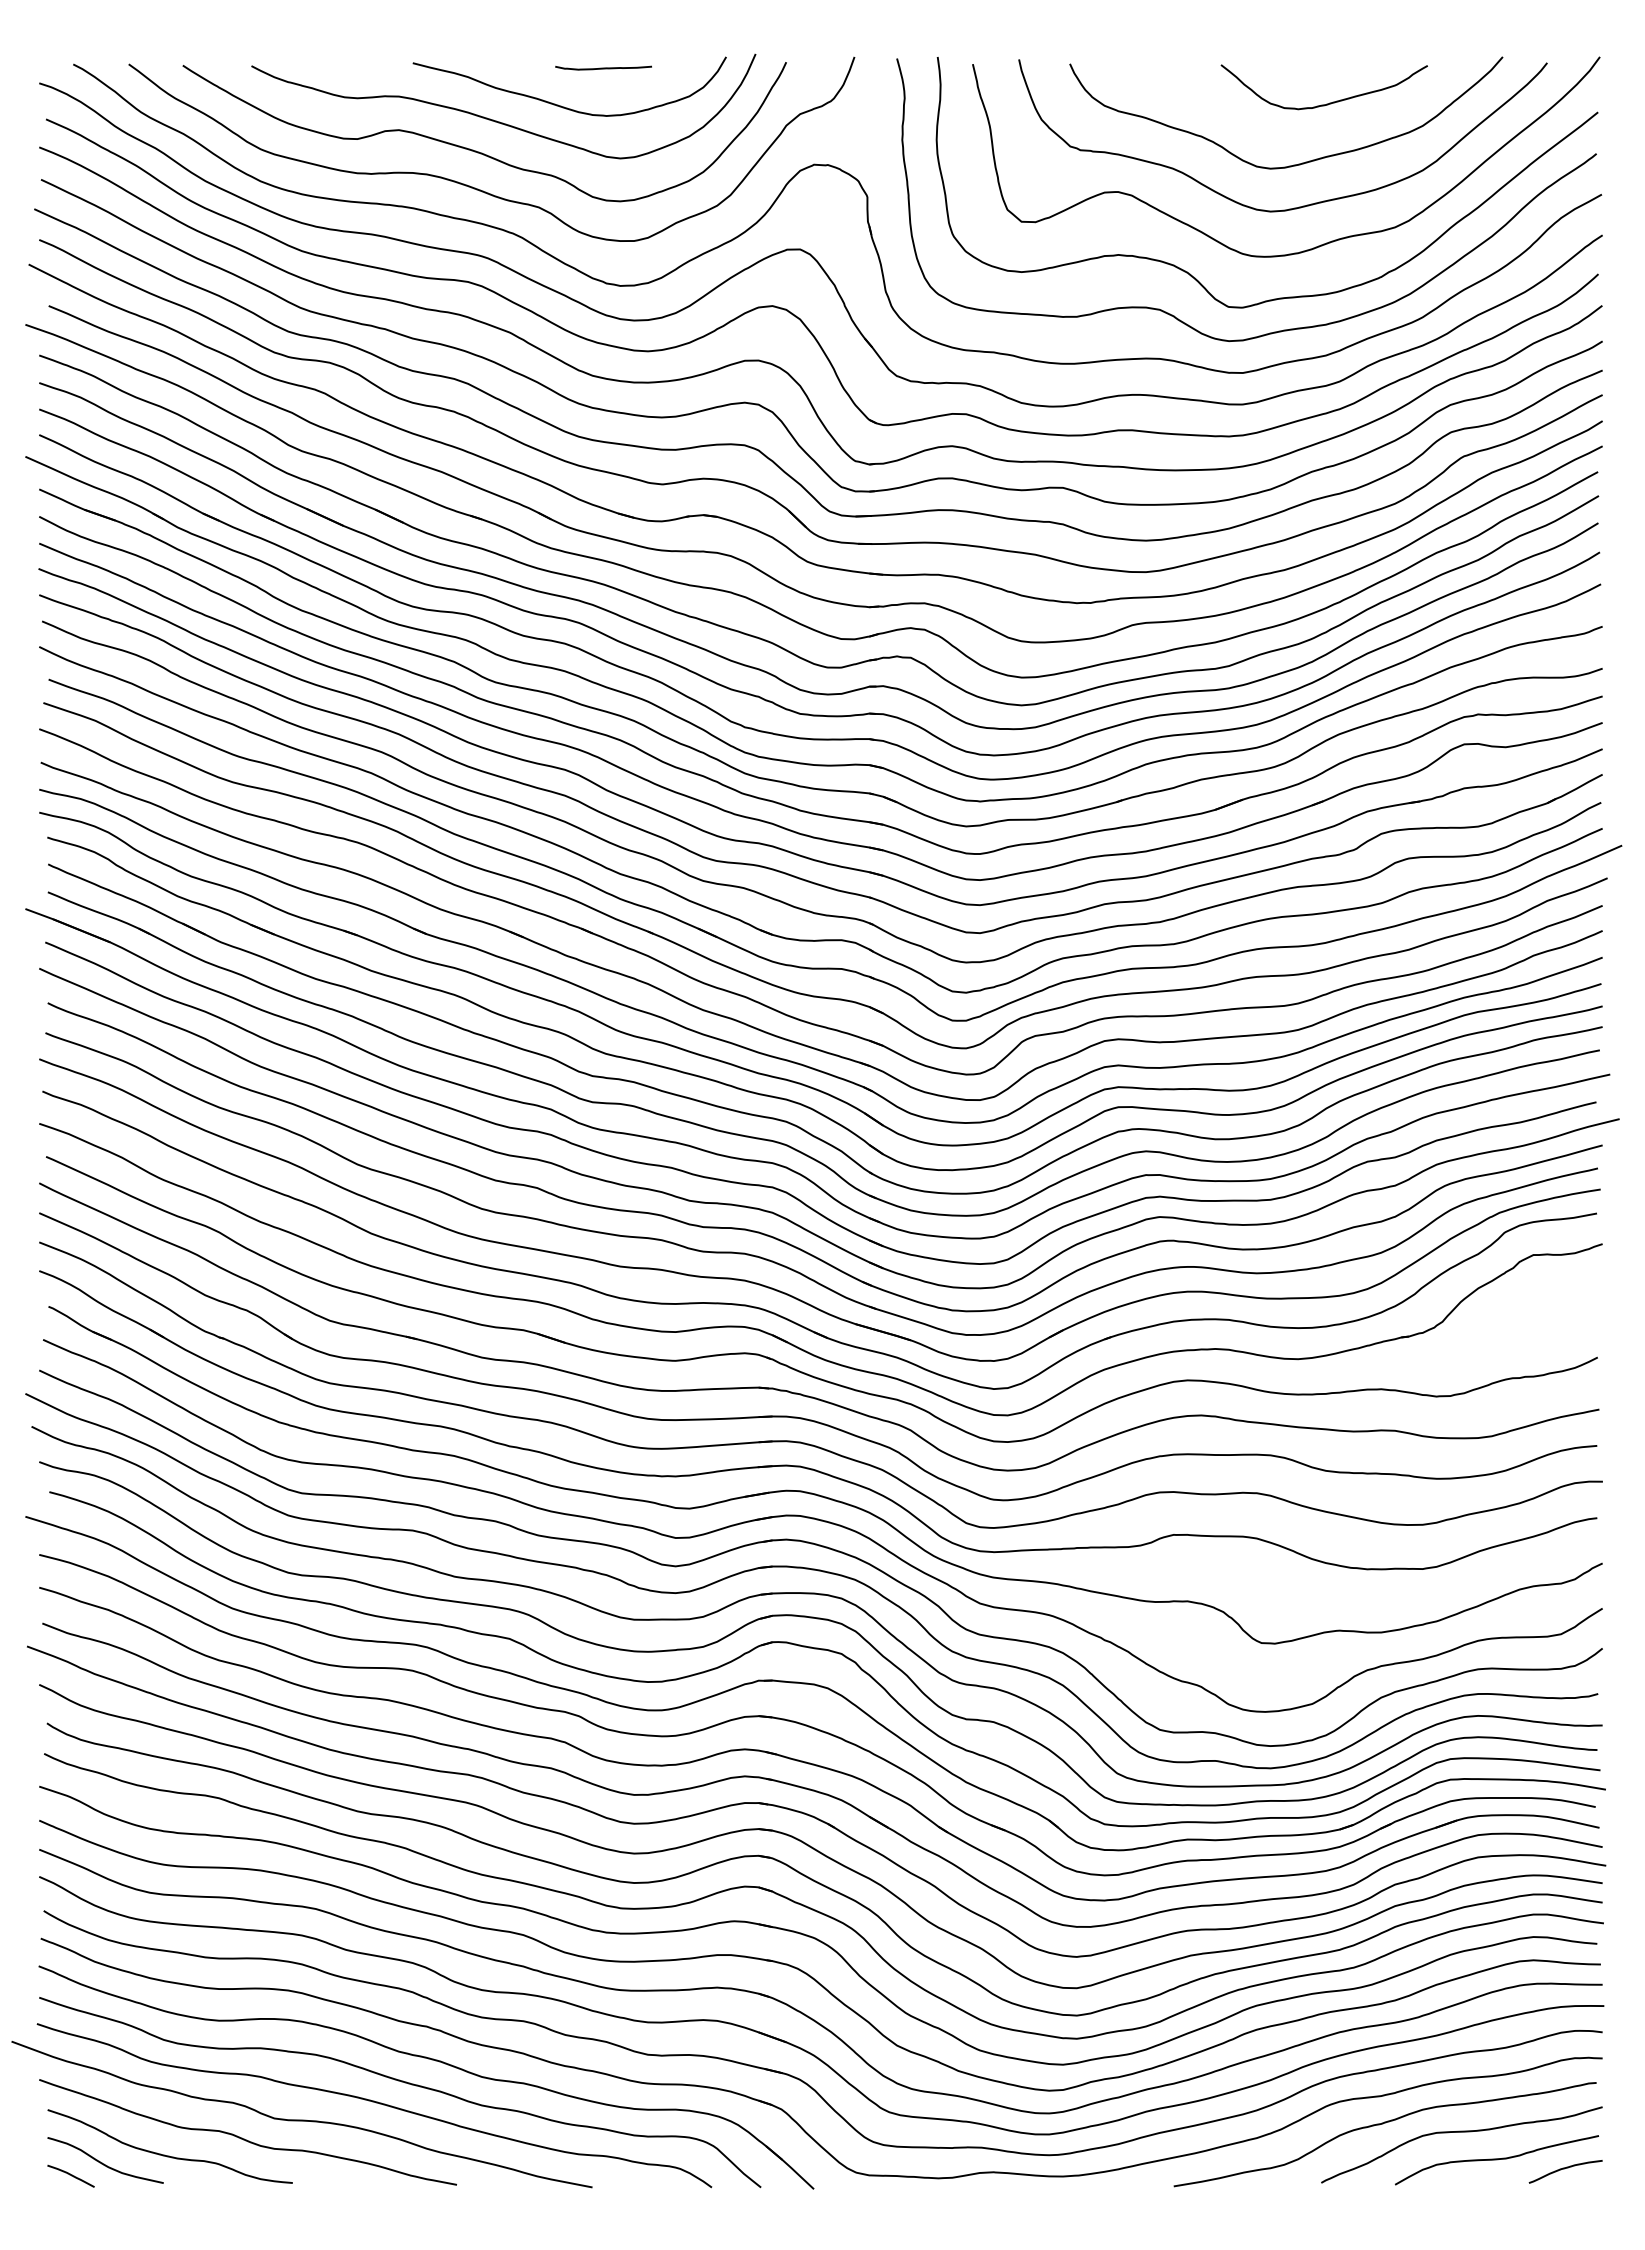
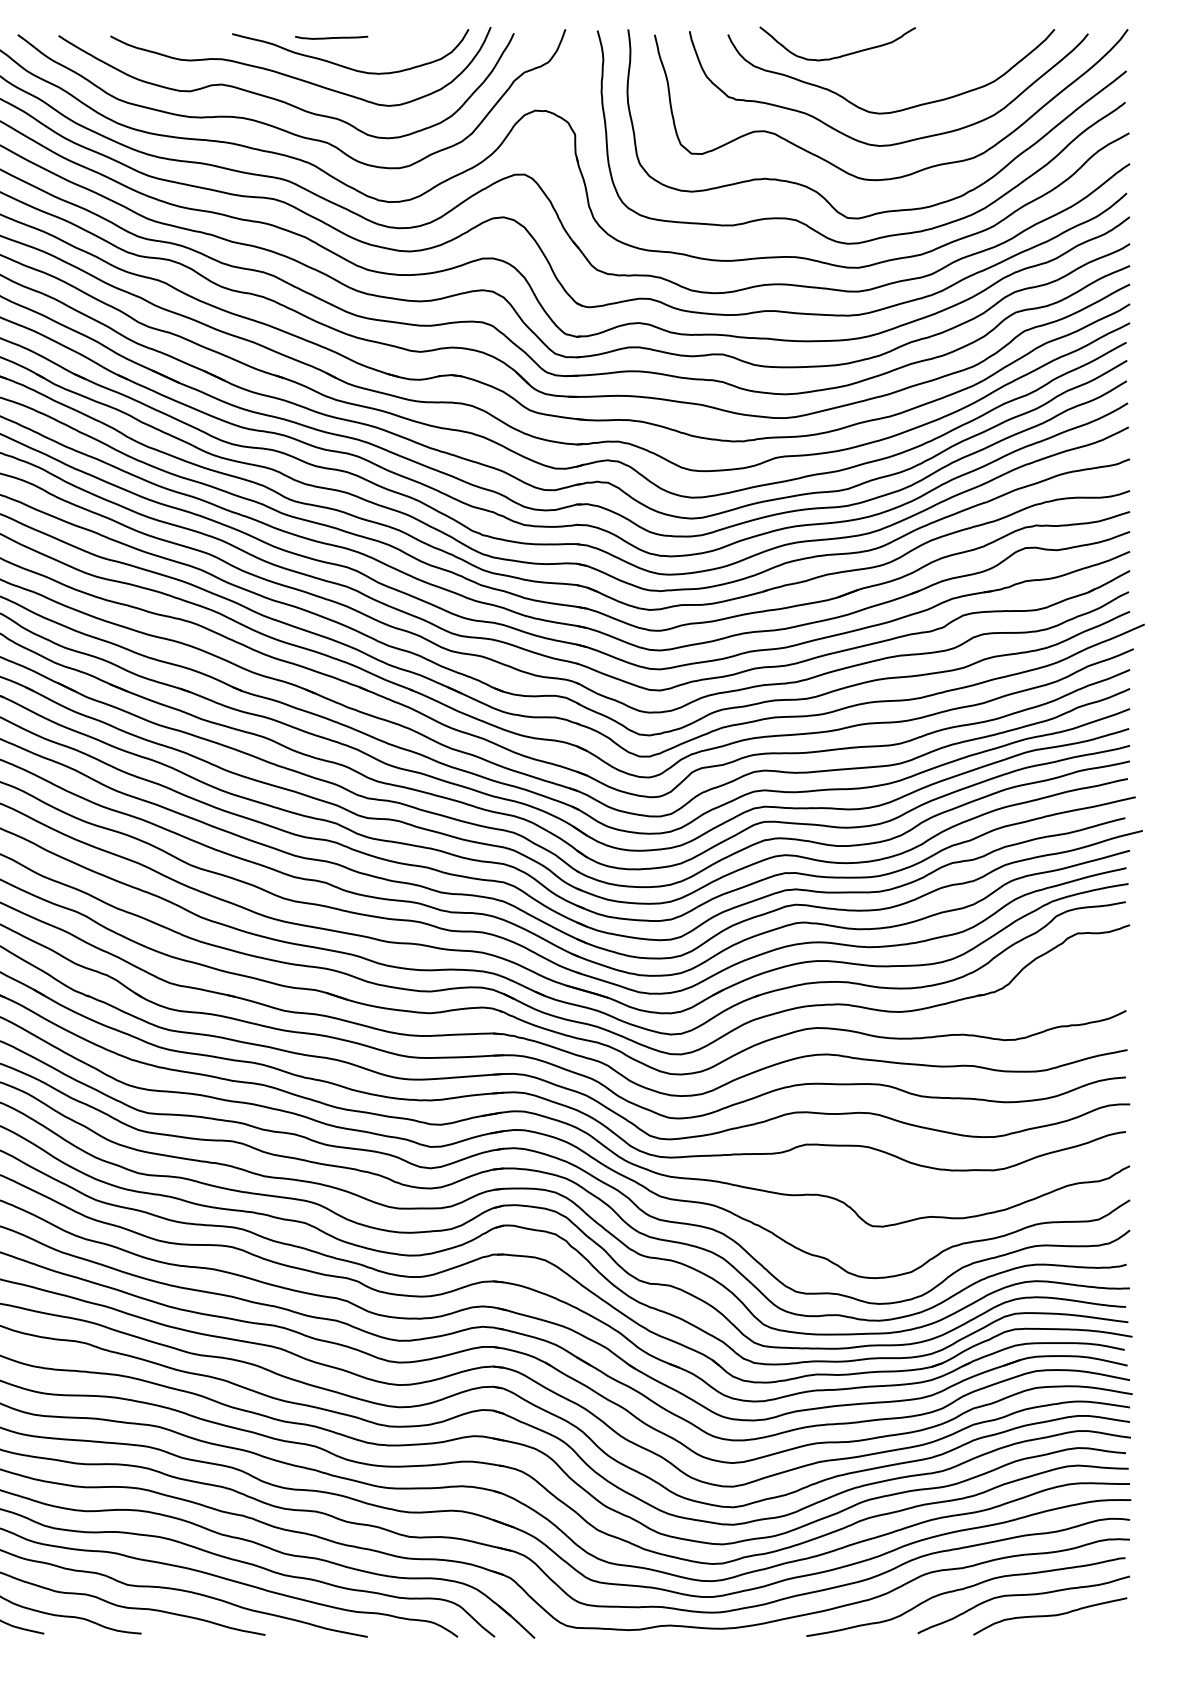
curve: (603, 67) -> (331, 37), moved
curve: (1329, 102) -> (841, 55), moved
curve: (1564, 2169) -> (1101, 1623), removed

